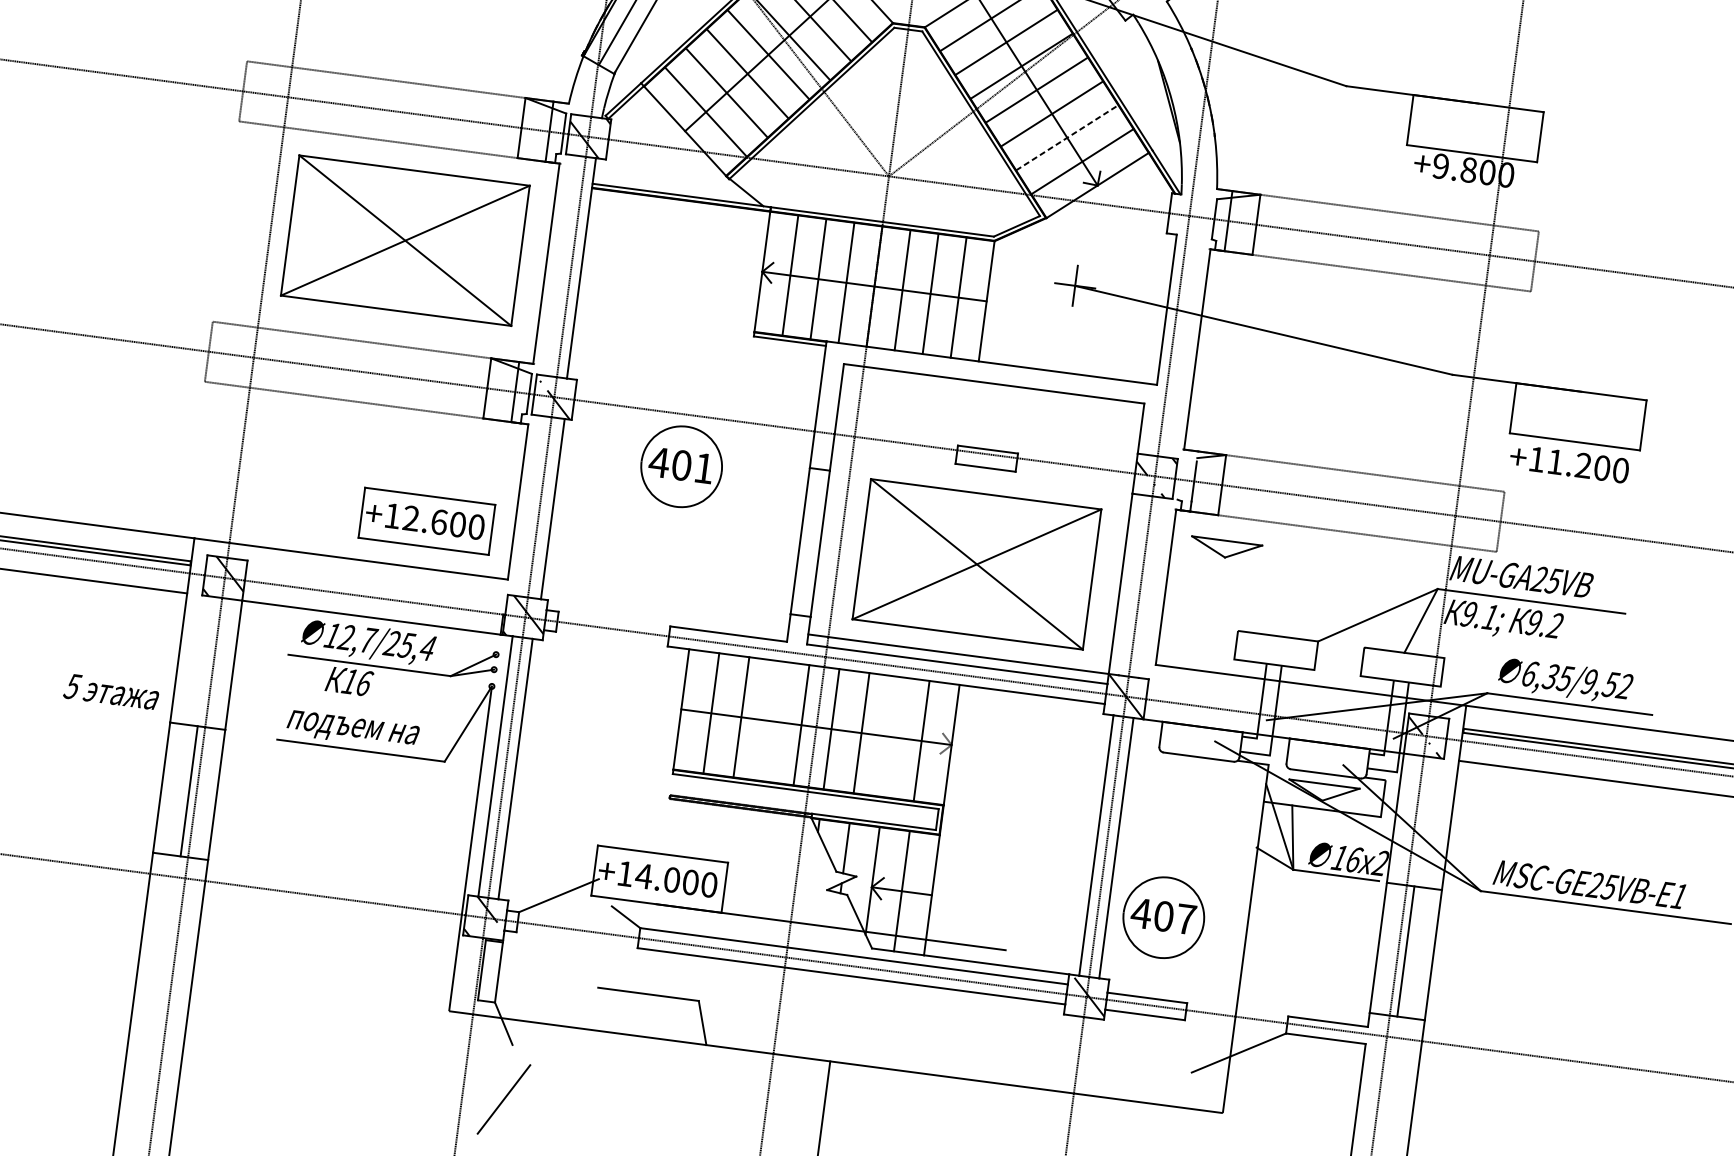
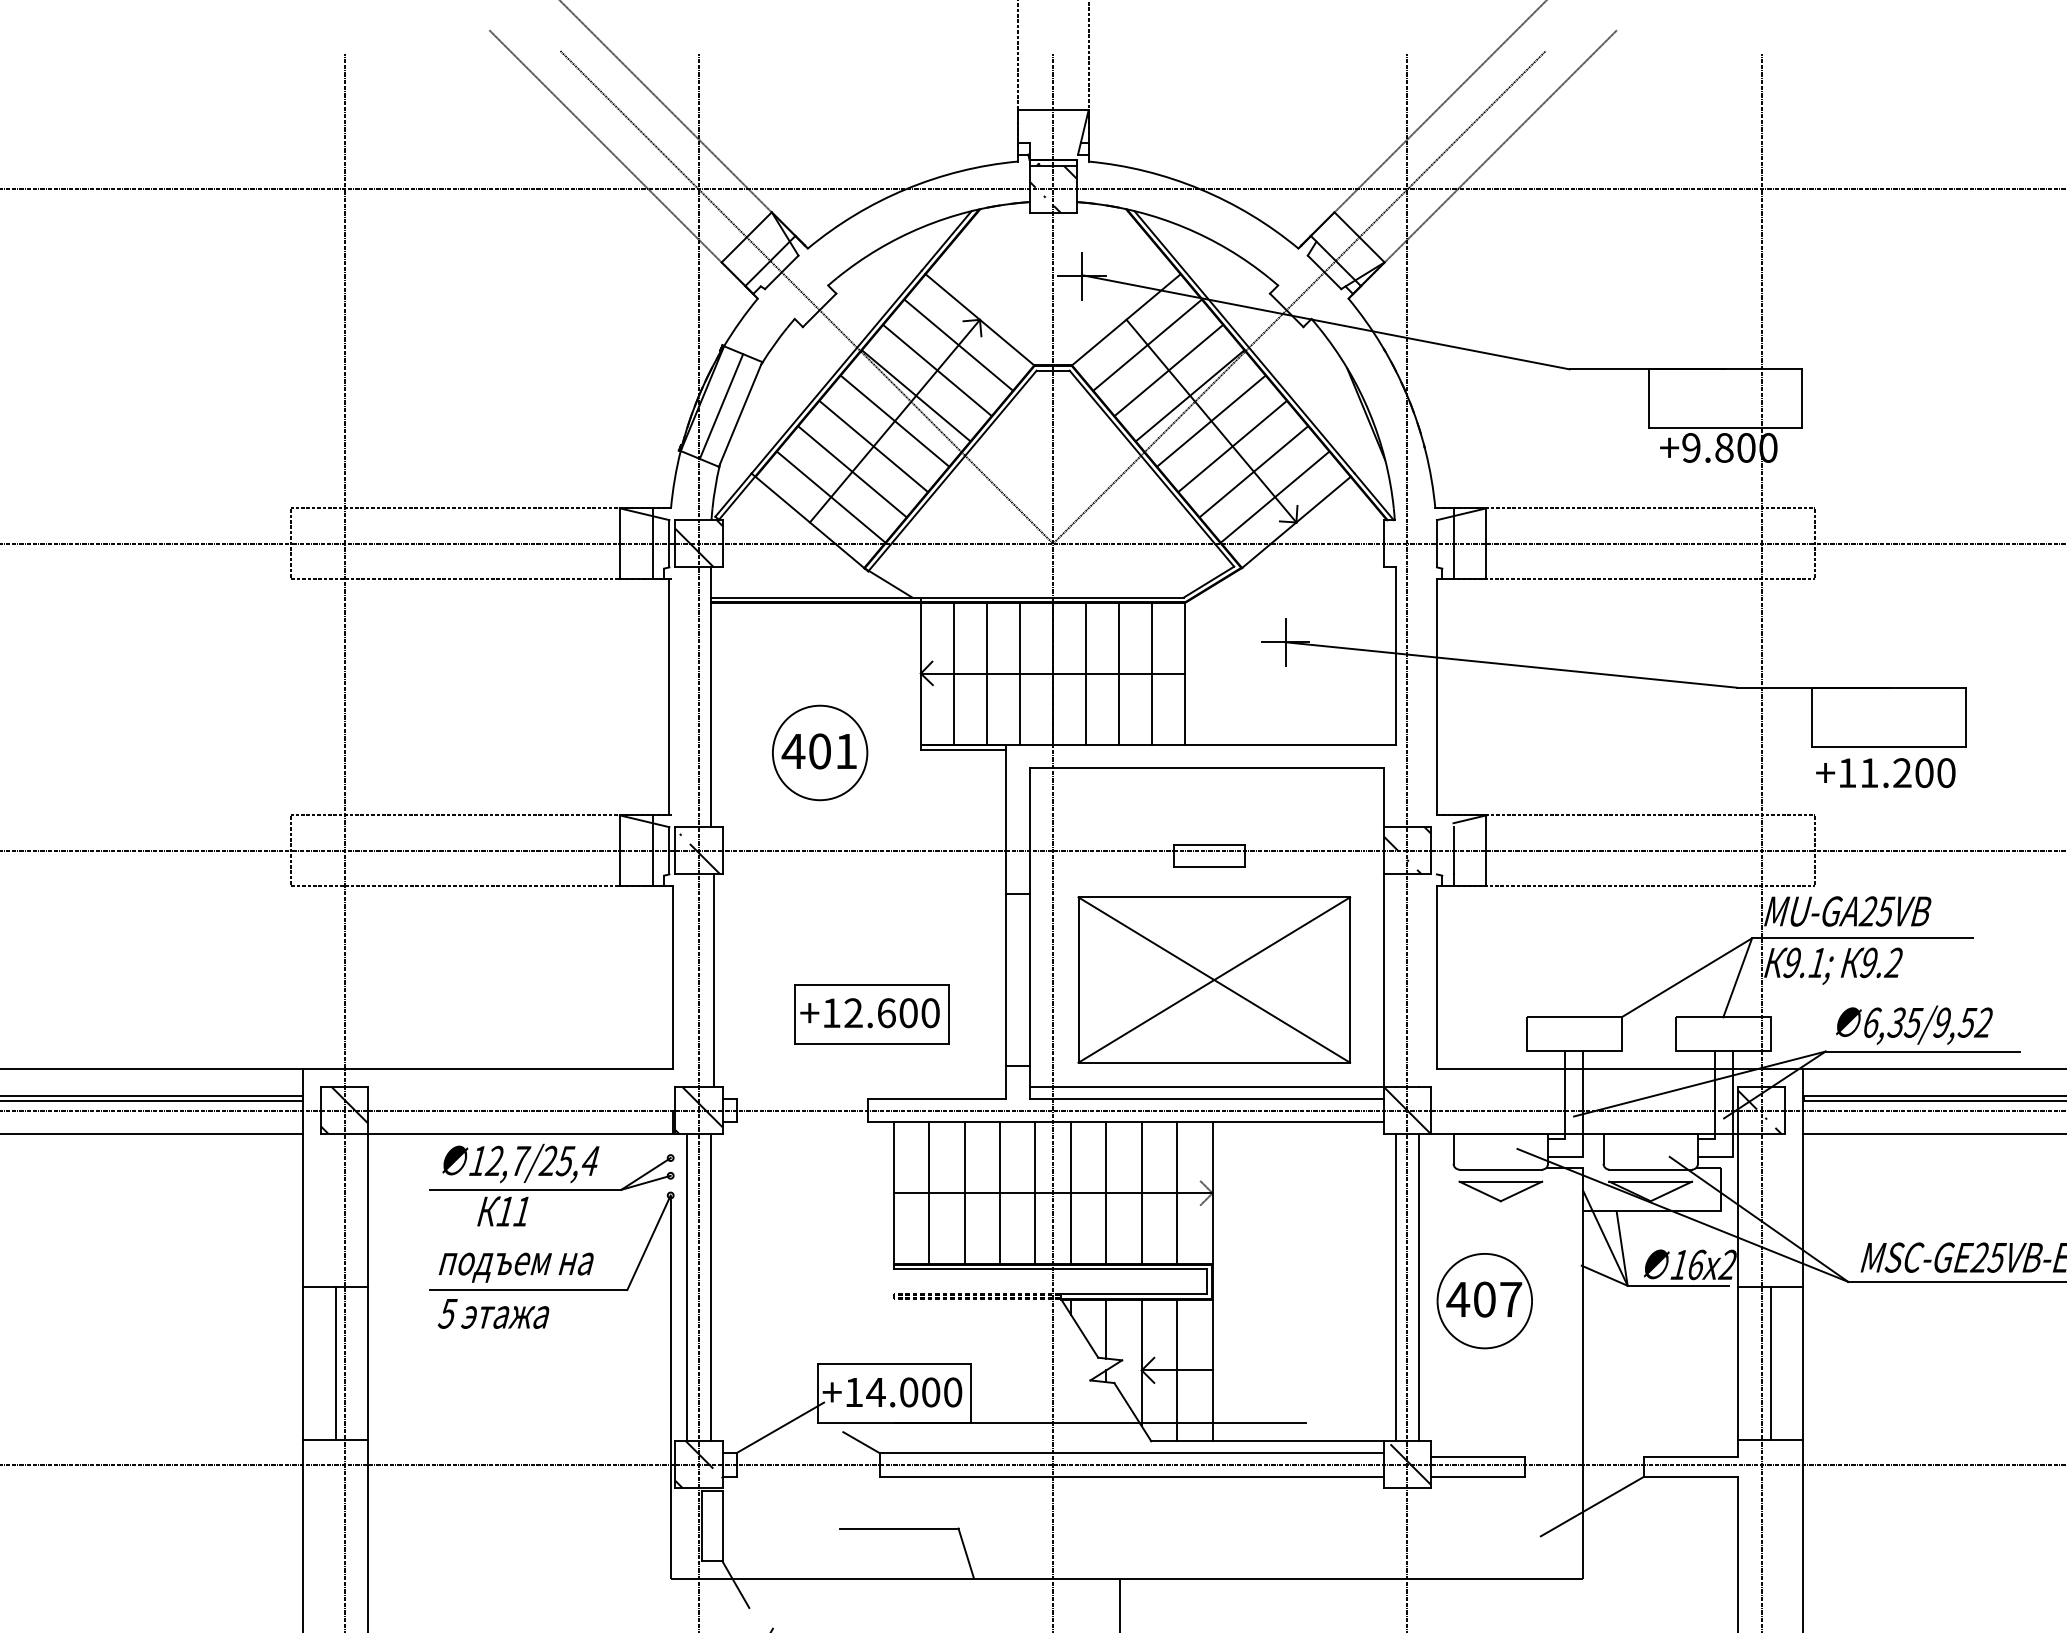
line: (1066, 137) -> (1253, 471), dashed -> solid
part: (405, 240) -> (502, 691), removed
part: (682, 466) -> (820, 752), moved
part: (426, 521) -> (871, 1014), moved
part: (1225, 549) -> (1500, 1191), moved
text: (364, 683) -> (522, 1211), 16 -> 11
text: (111, 691) -> (493, 1313), moved
line: (771, 721) -> (1000, 1193), added
line: (891, 737) -> (1141, 1193), added
part: (1163, 918) -> (1484, 1301), moved

